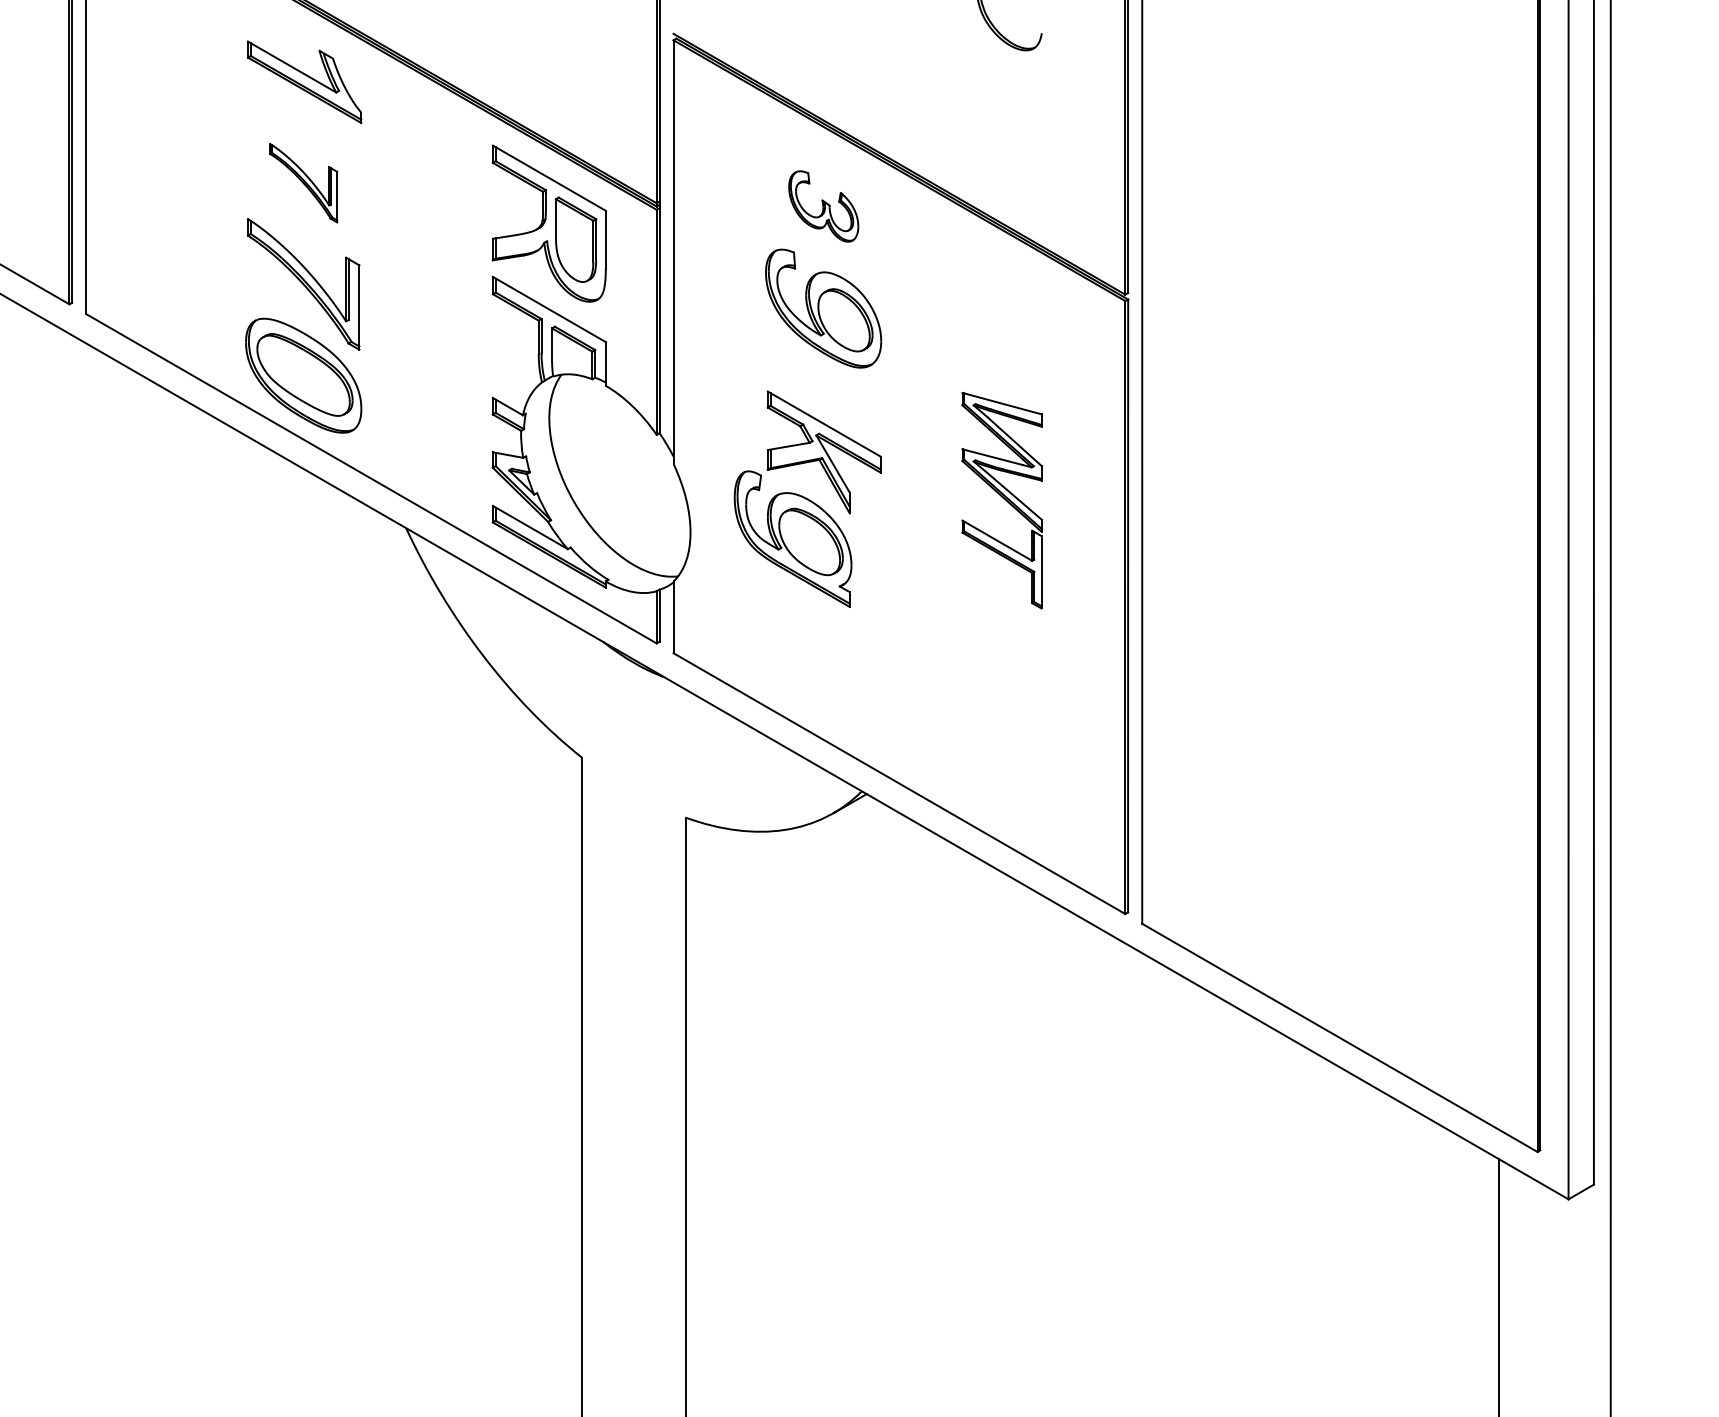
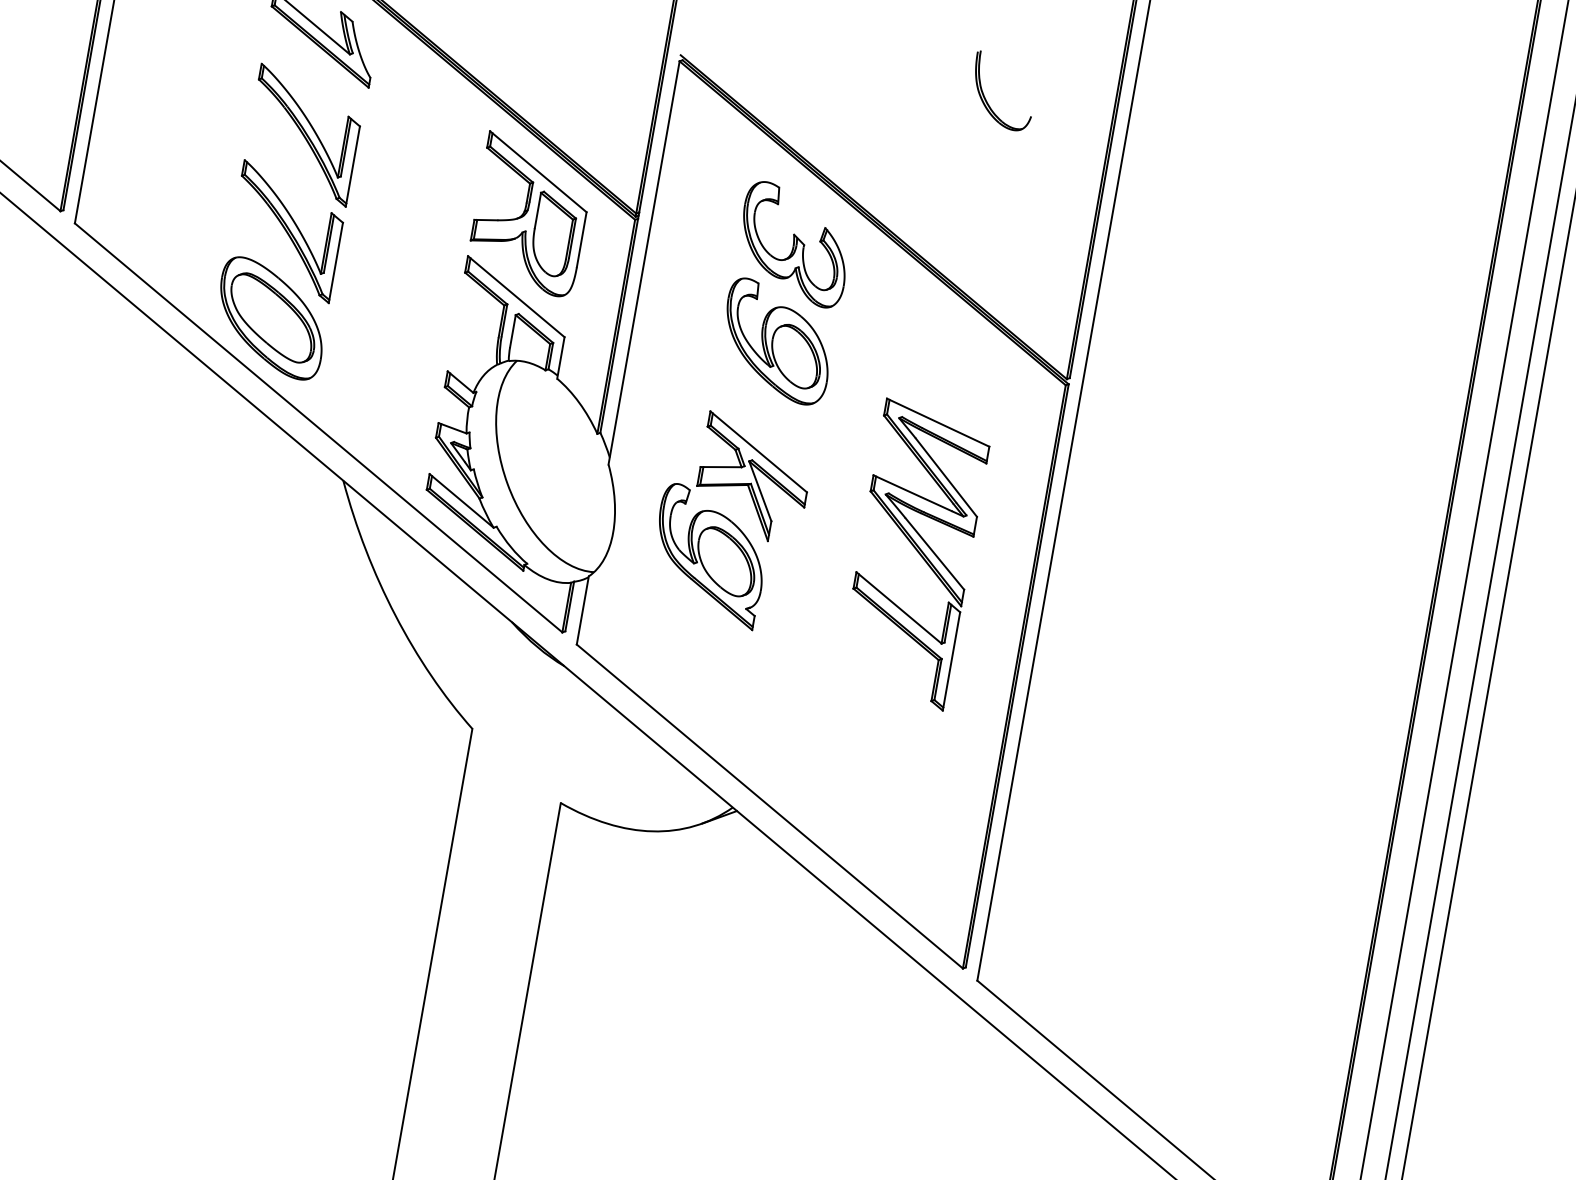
part: (303, 183) -> (303, 135), size x1.67
part: (823, 206) -> (794, 244), size x1.67
part: (1001, 500) -> (914, 554), size x1.43

